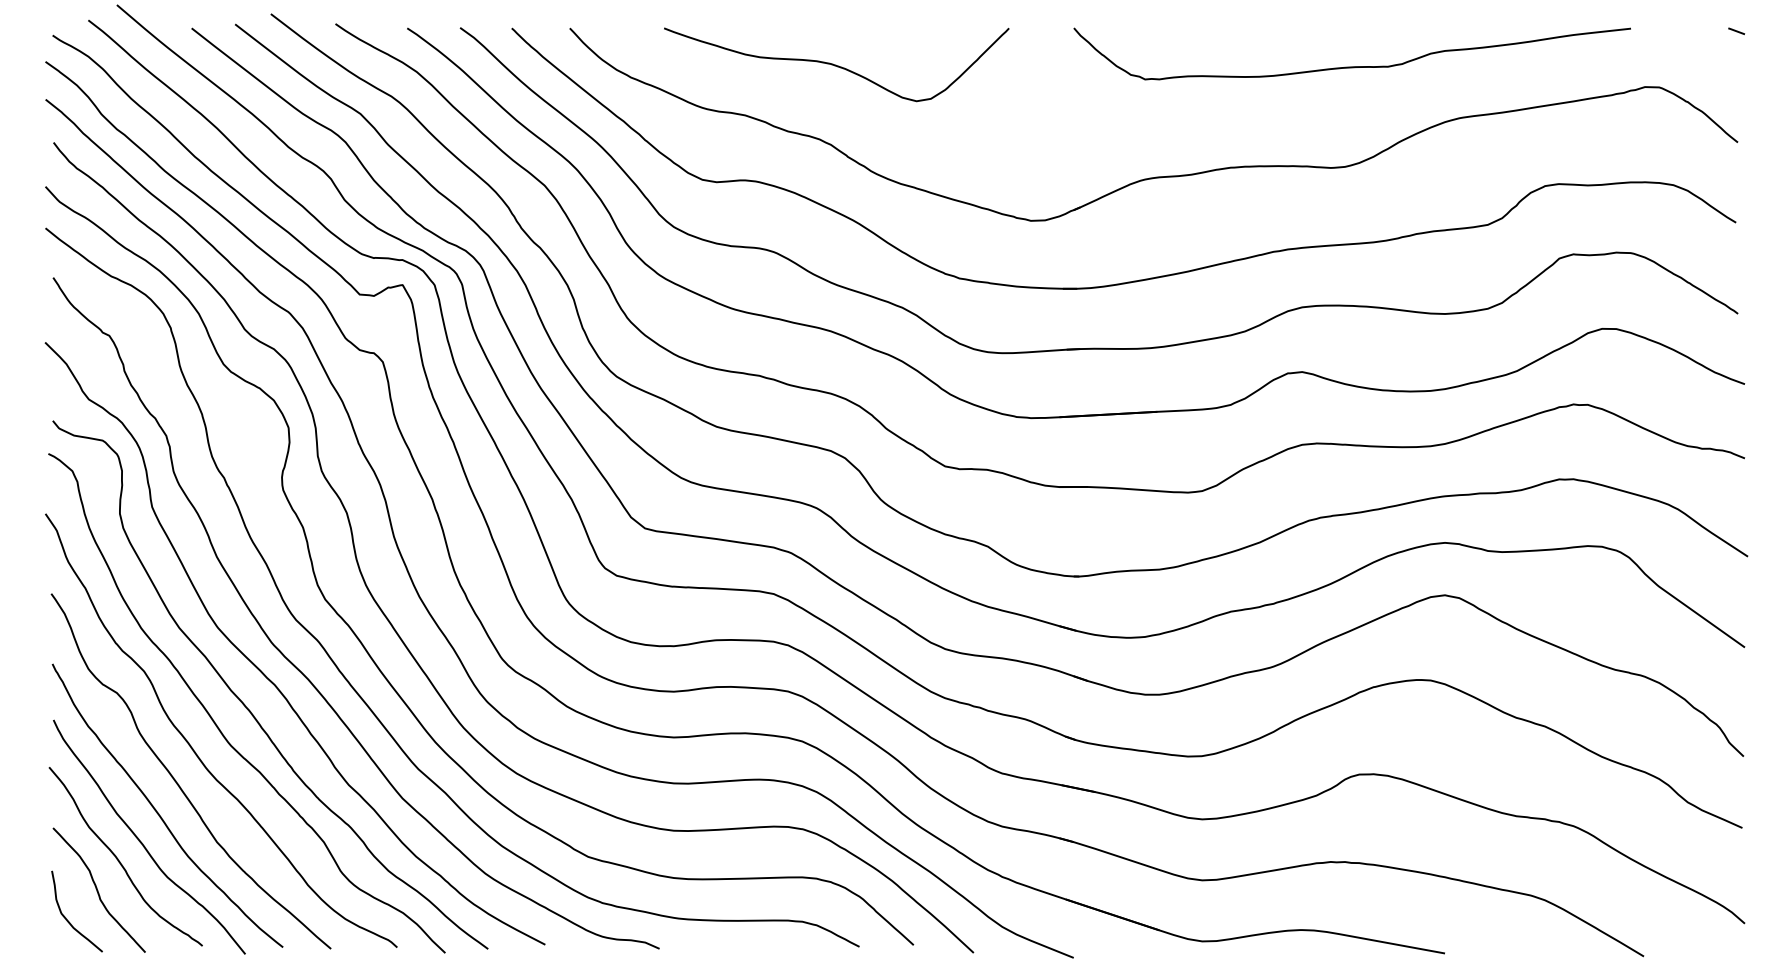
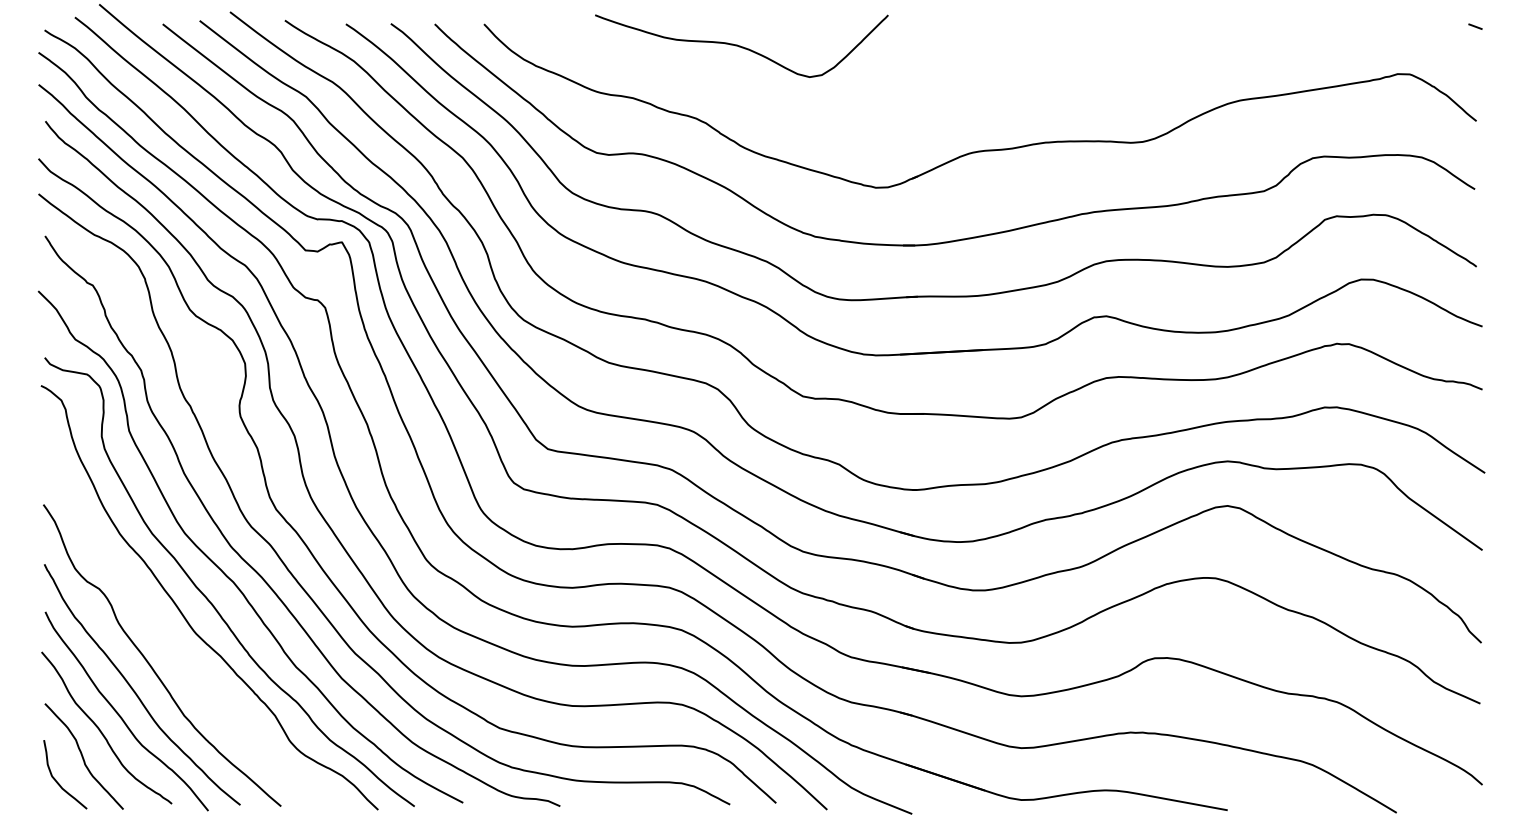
curve: (835, 63) -> (740, 45), moved
curve: (1351, 66) -> (1148, 56), removed
curve: (192, 746) -> (163, 634), removed

